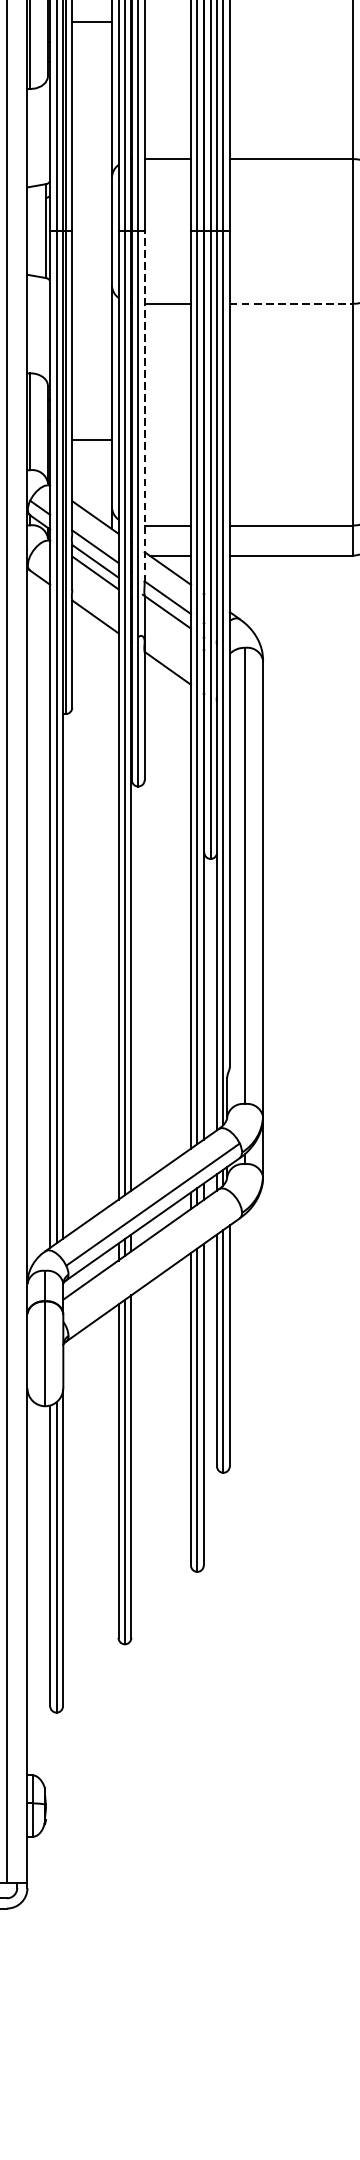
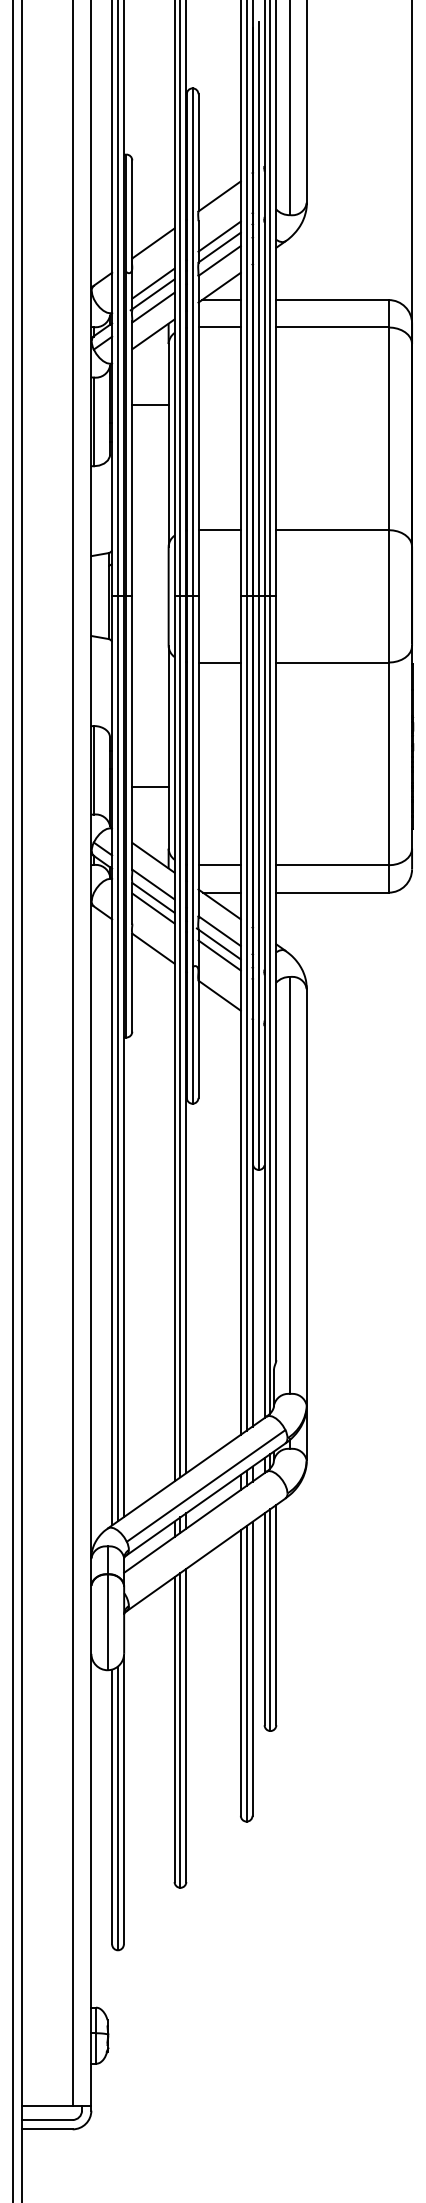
line: (292, 303) -> (333, 662), dashed -> solid
line: (144, 406) -> (198, 756), dashed -> solid
line: (167, 624) -> (219, 955), added

